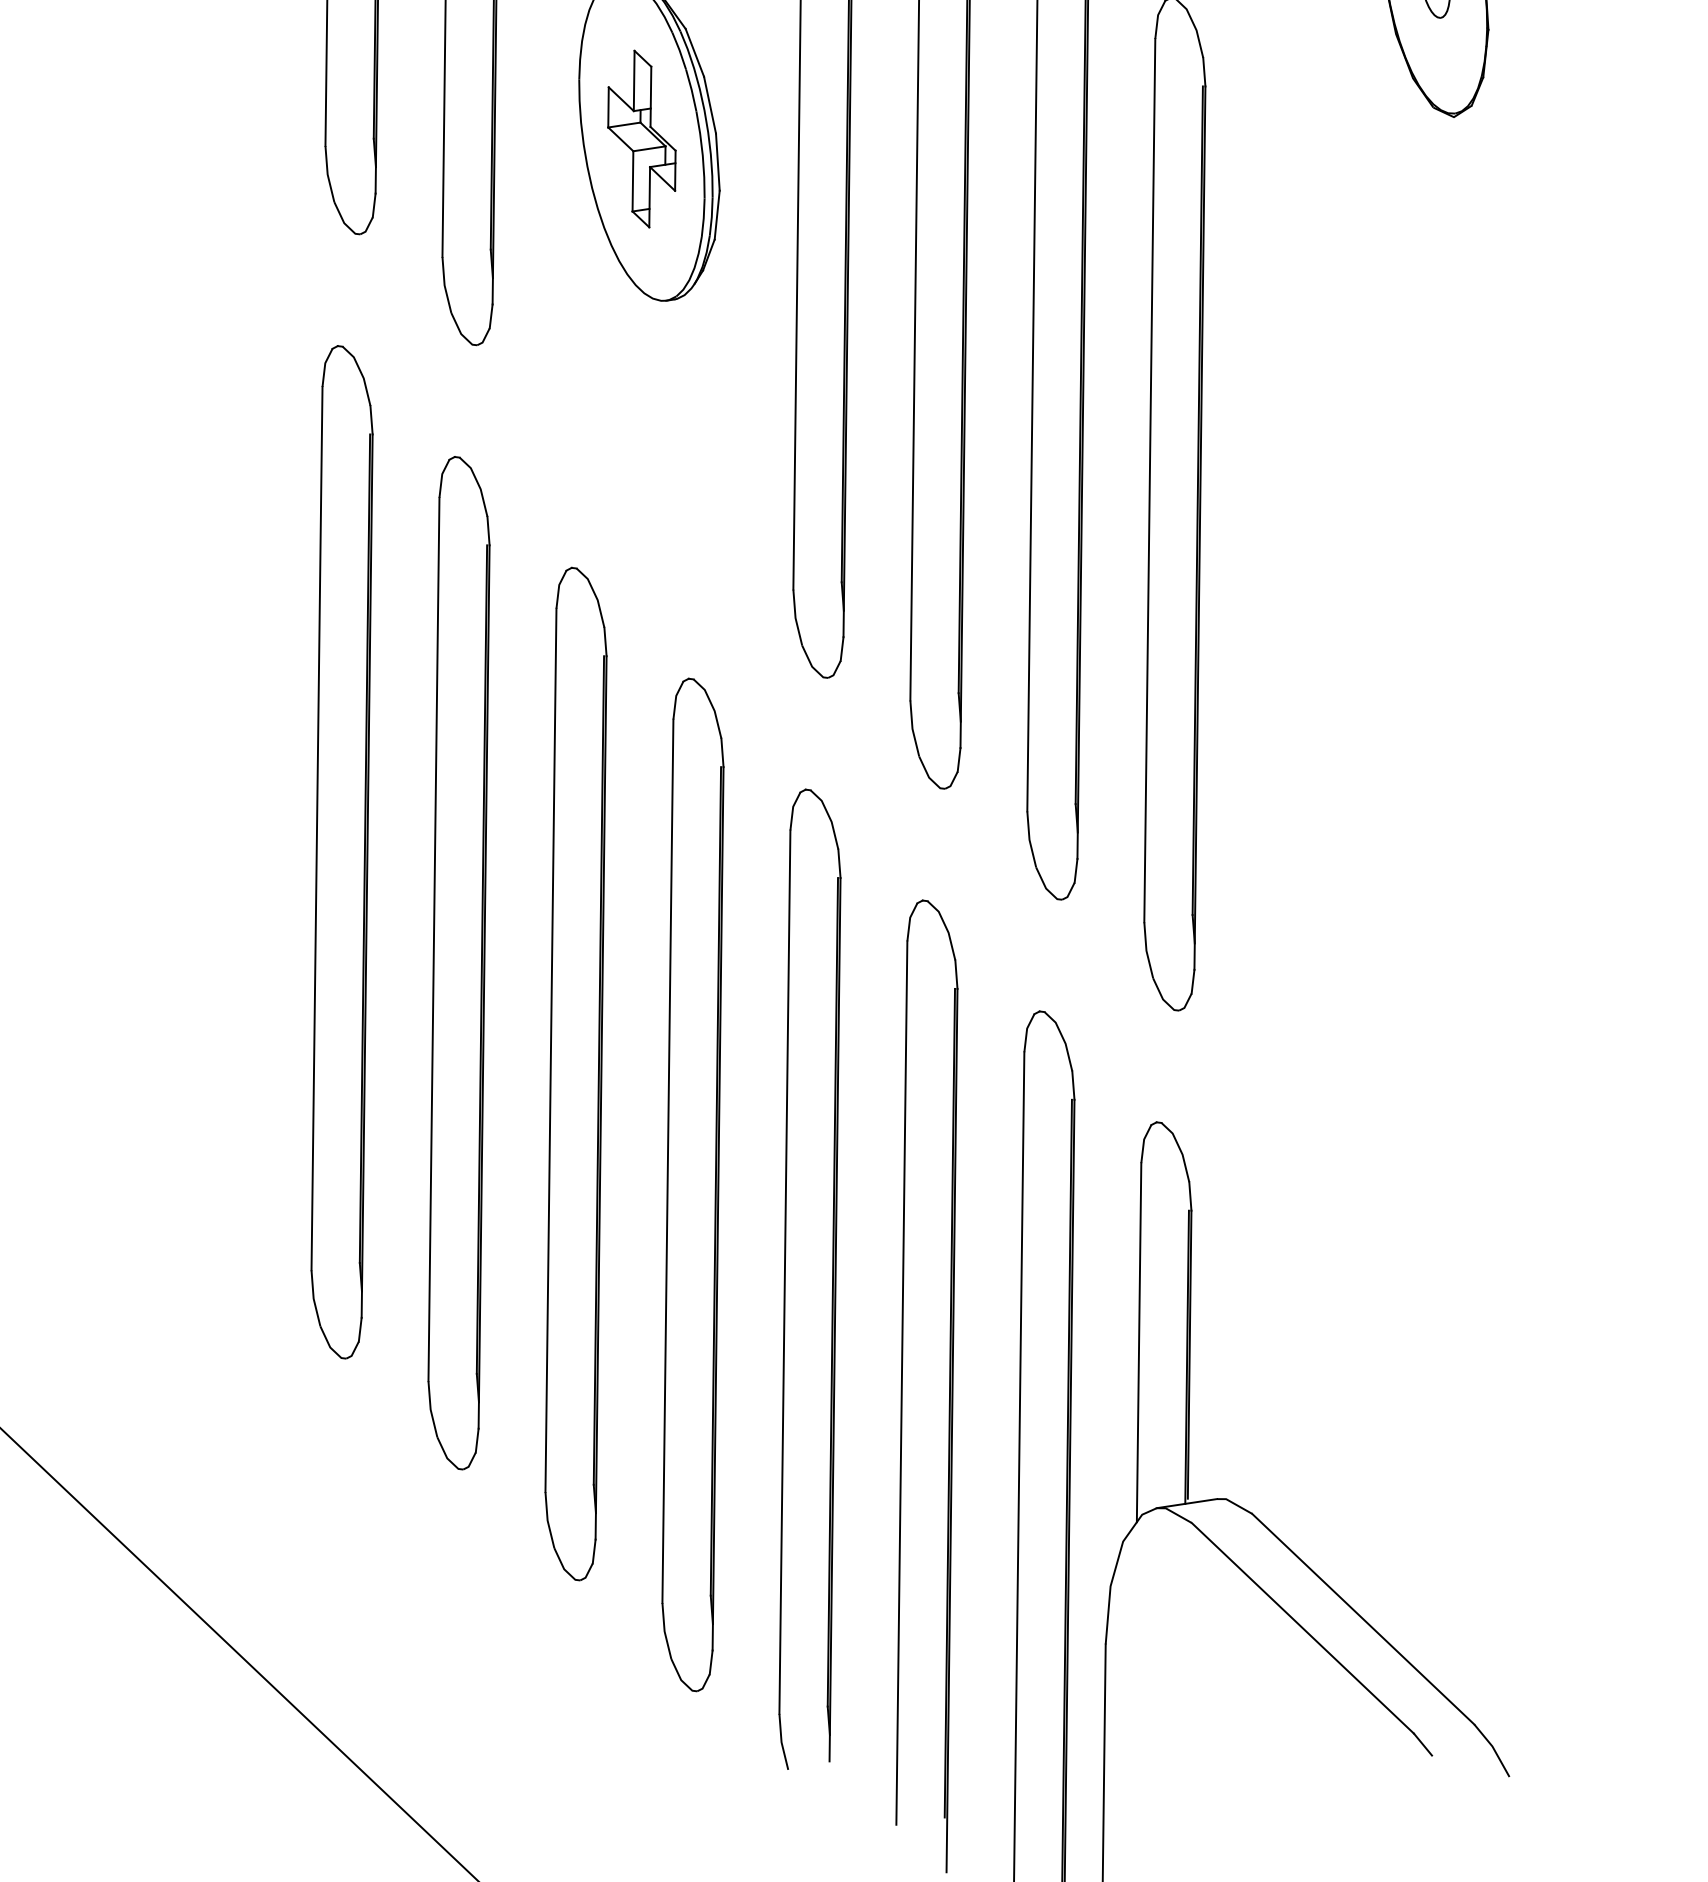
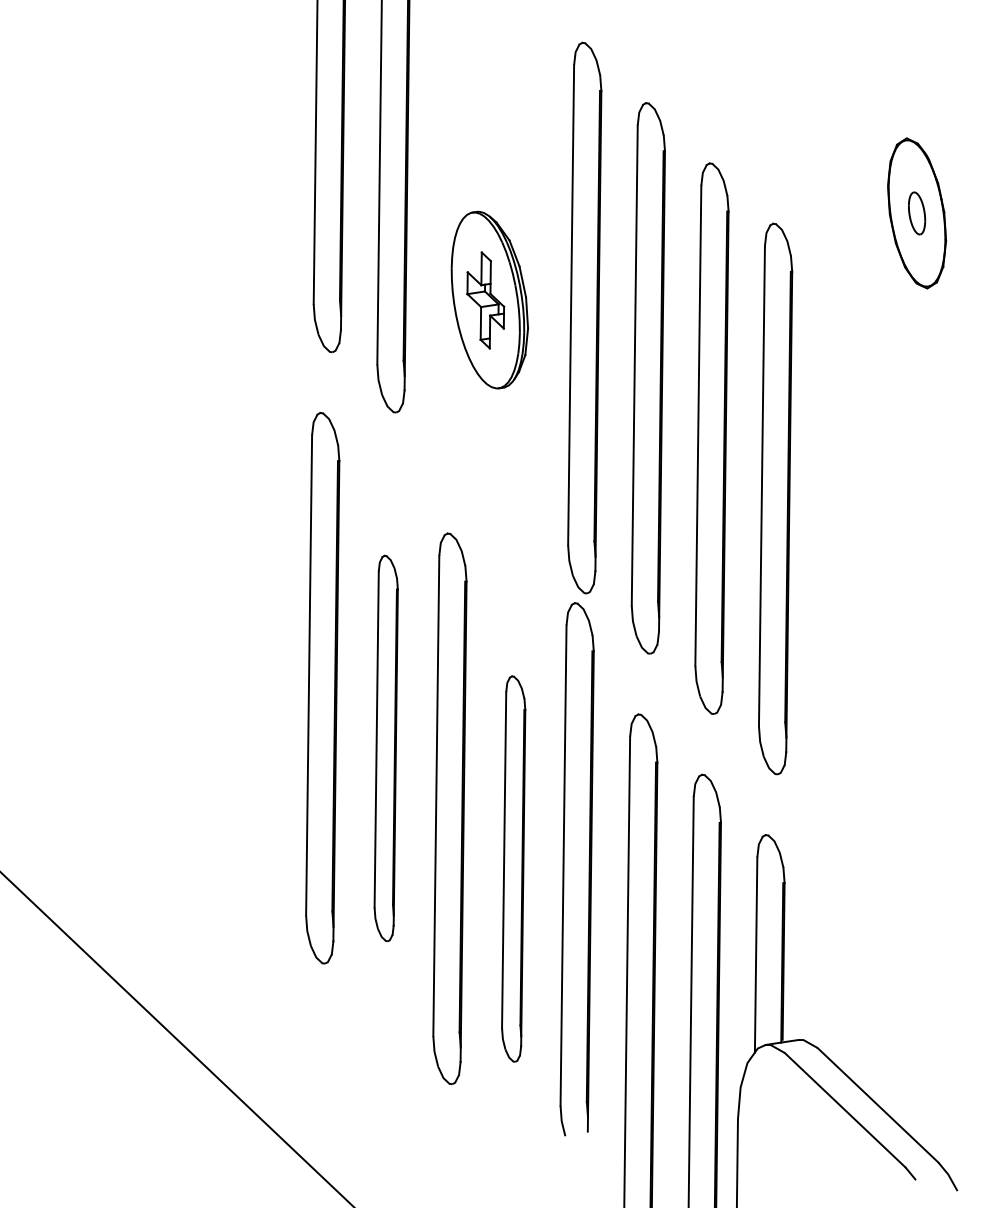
part: (457, 963) -> (385, 748), size x0.7
part: (692, 1183) -> (513, 868), size x0.7
part: (786, 1279) -> (564, 869), moved

